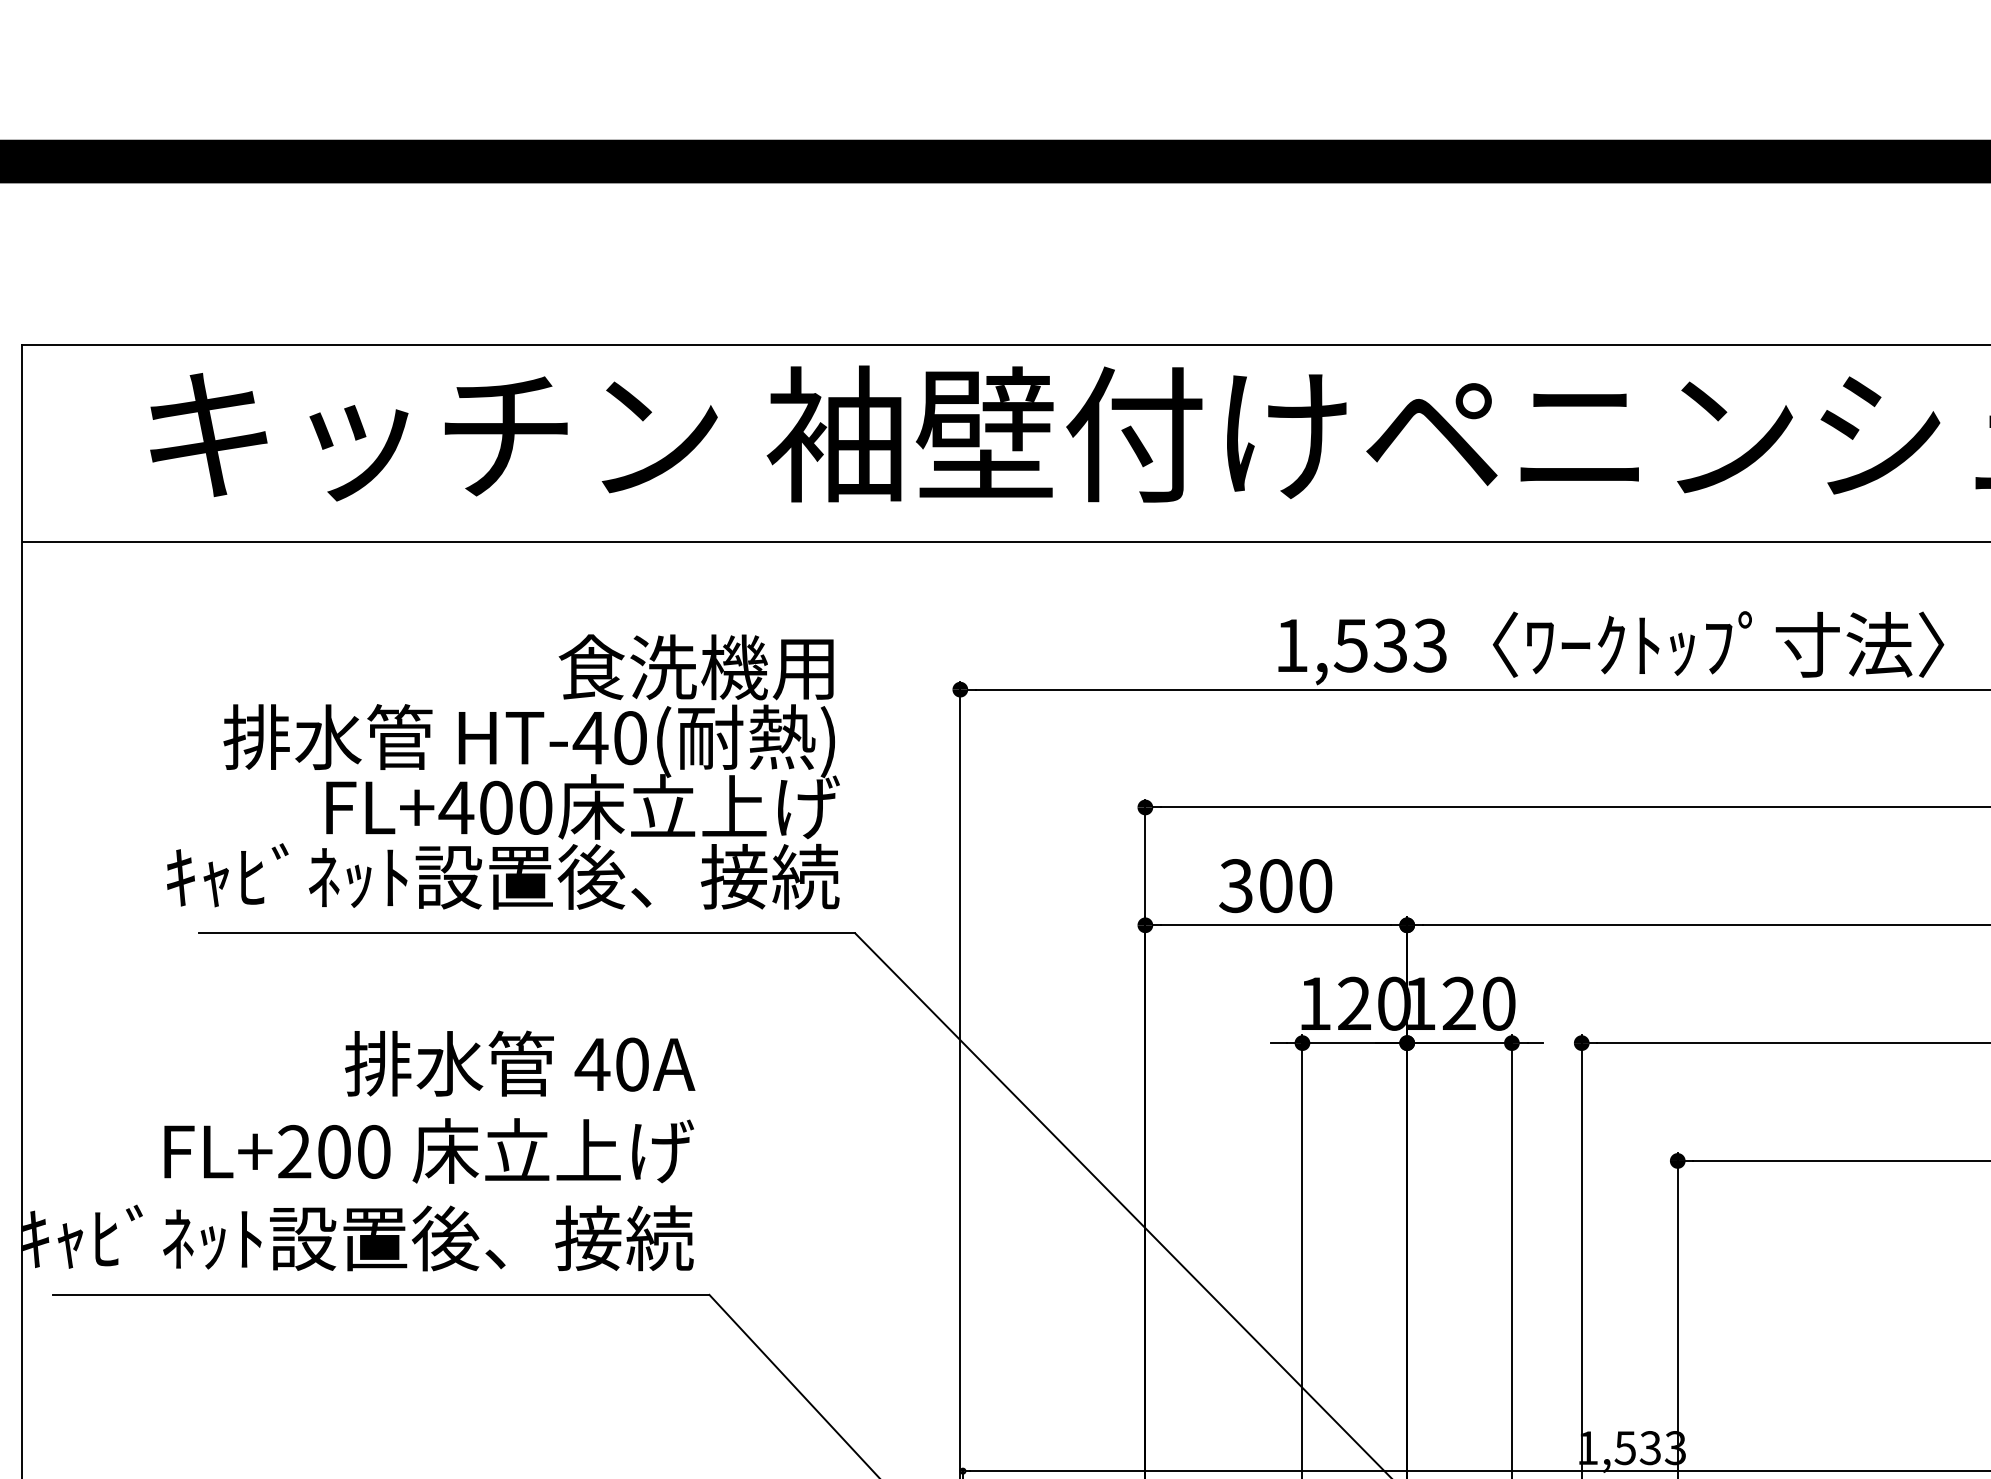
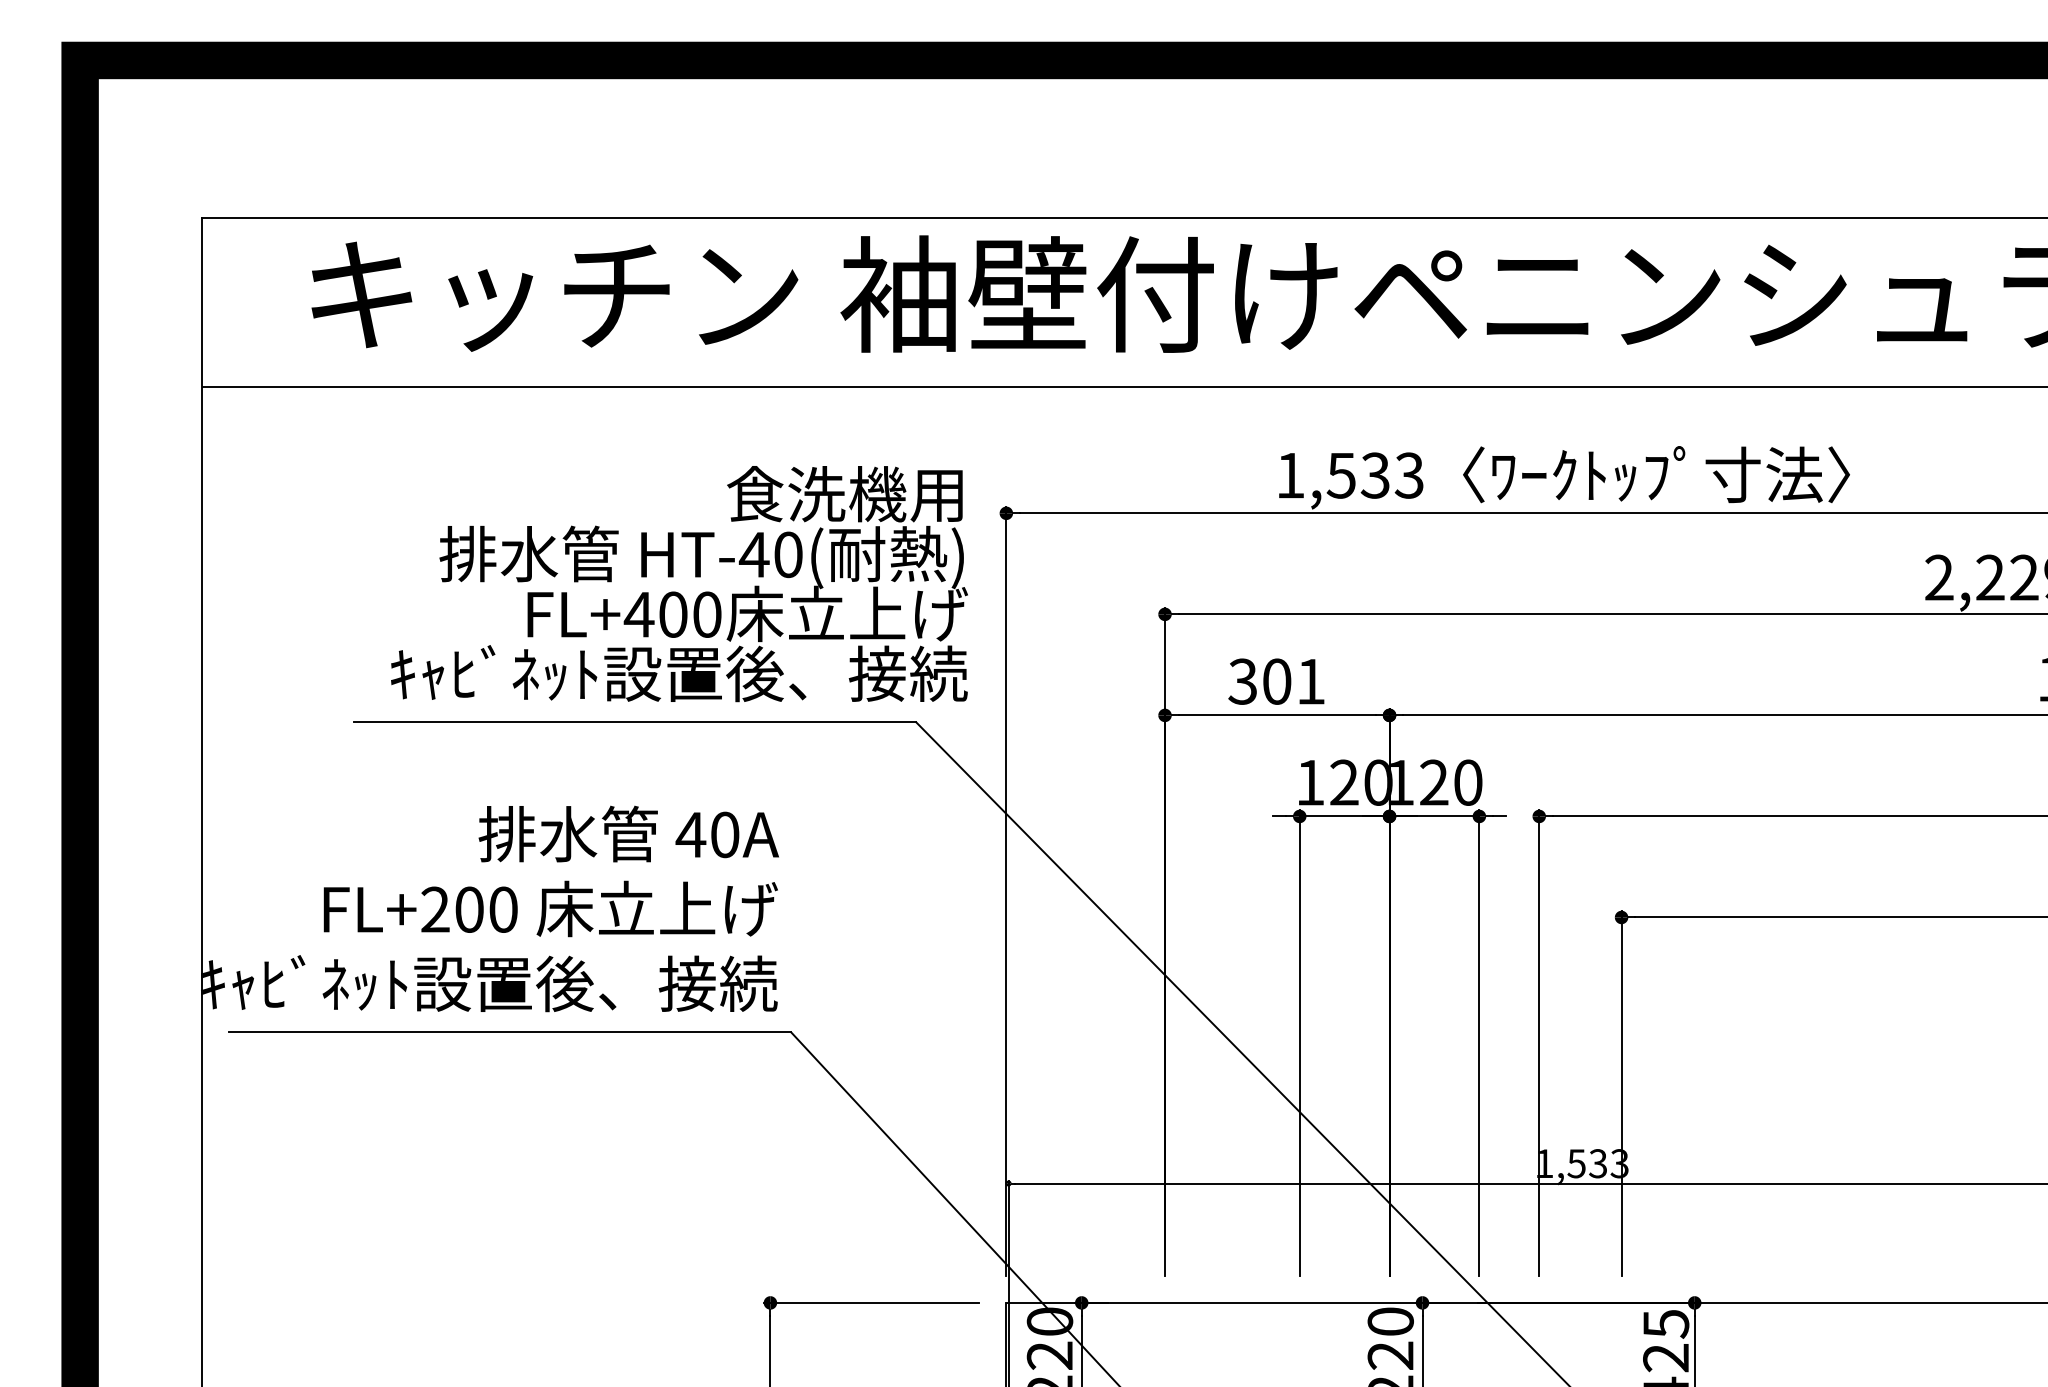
text: (503, 772) -> (679, 584), moved
text: (1316, 885) -> (1311, 681), 300 -> 301

